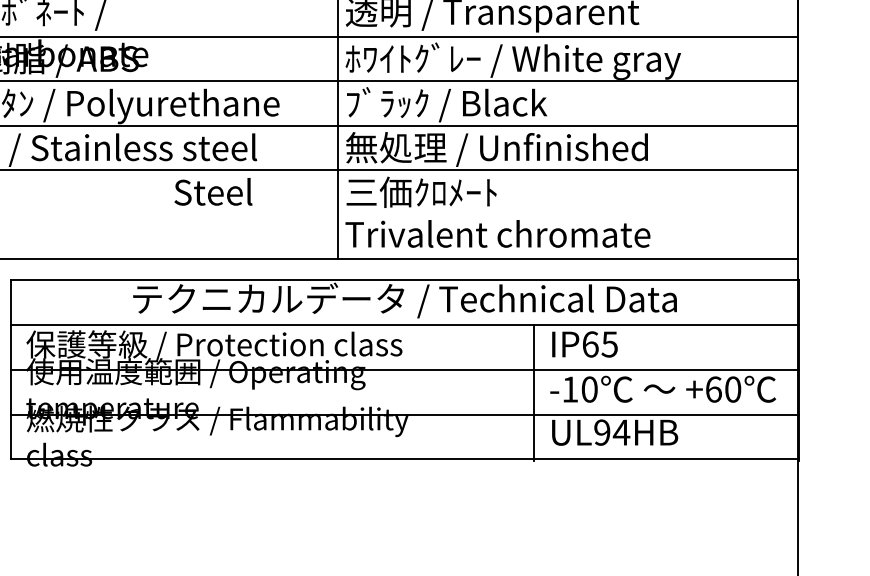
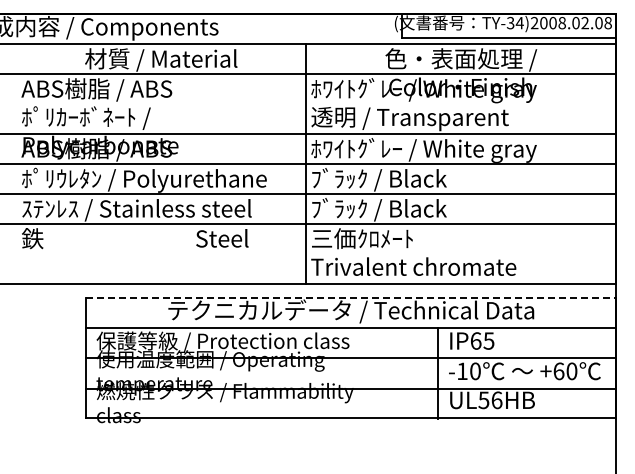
text: (496, 148) -> (412, 209), 無処理 / Unfinished -> ﾌﾞﾗｯｸ / Black
line: (405, 279) -> (351, 297), solid -> dashed
text: (612, 432) -> (490, 400), UL94HB -> UL56HB

